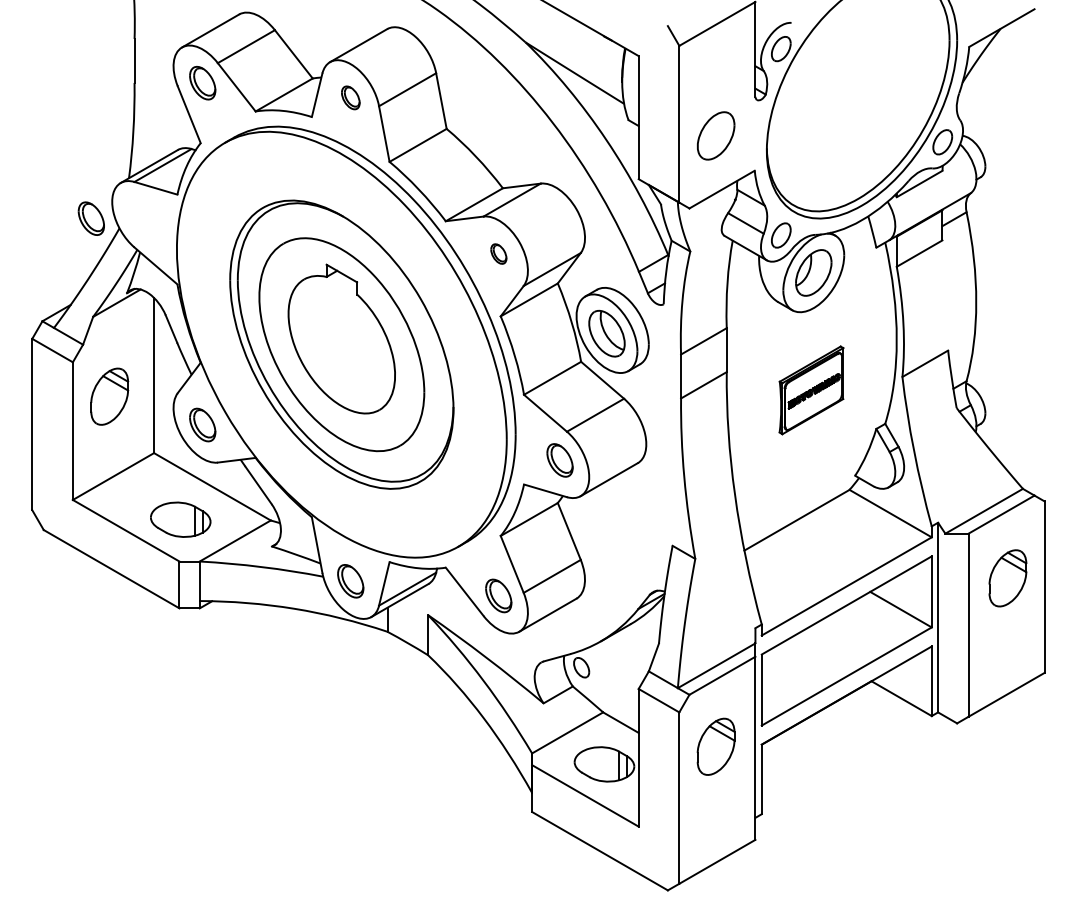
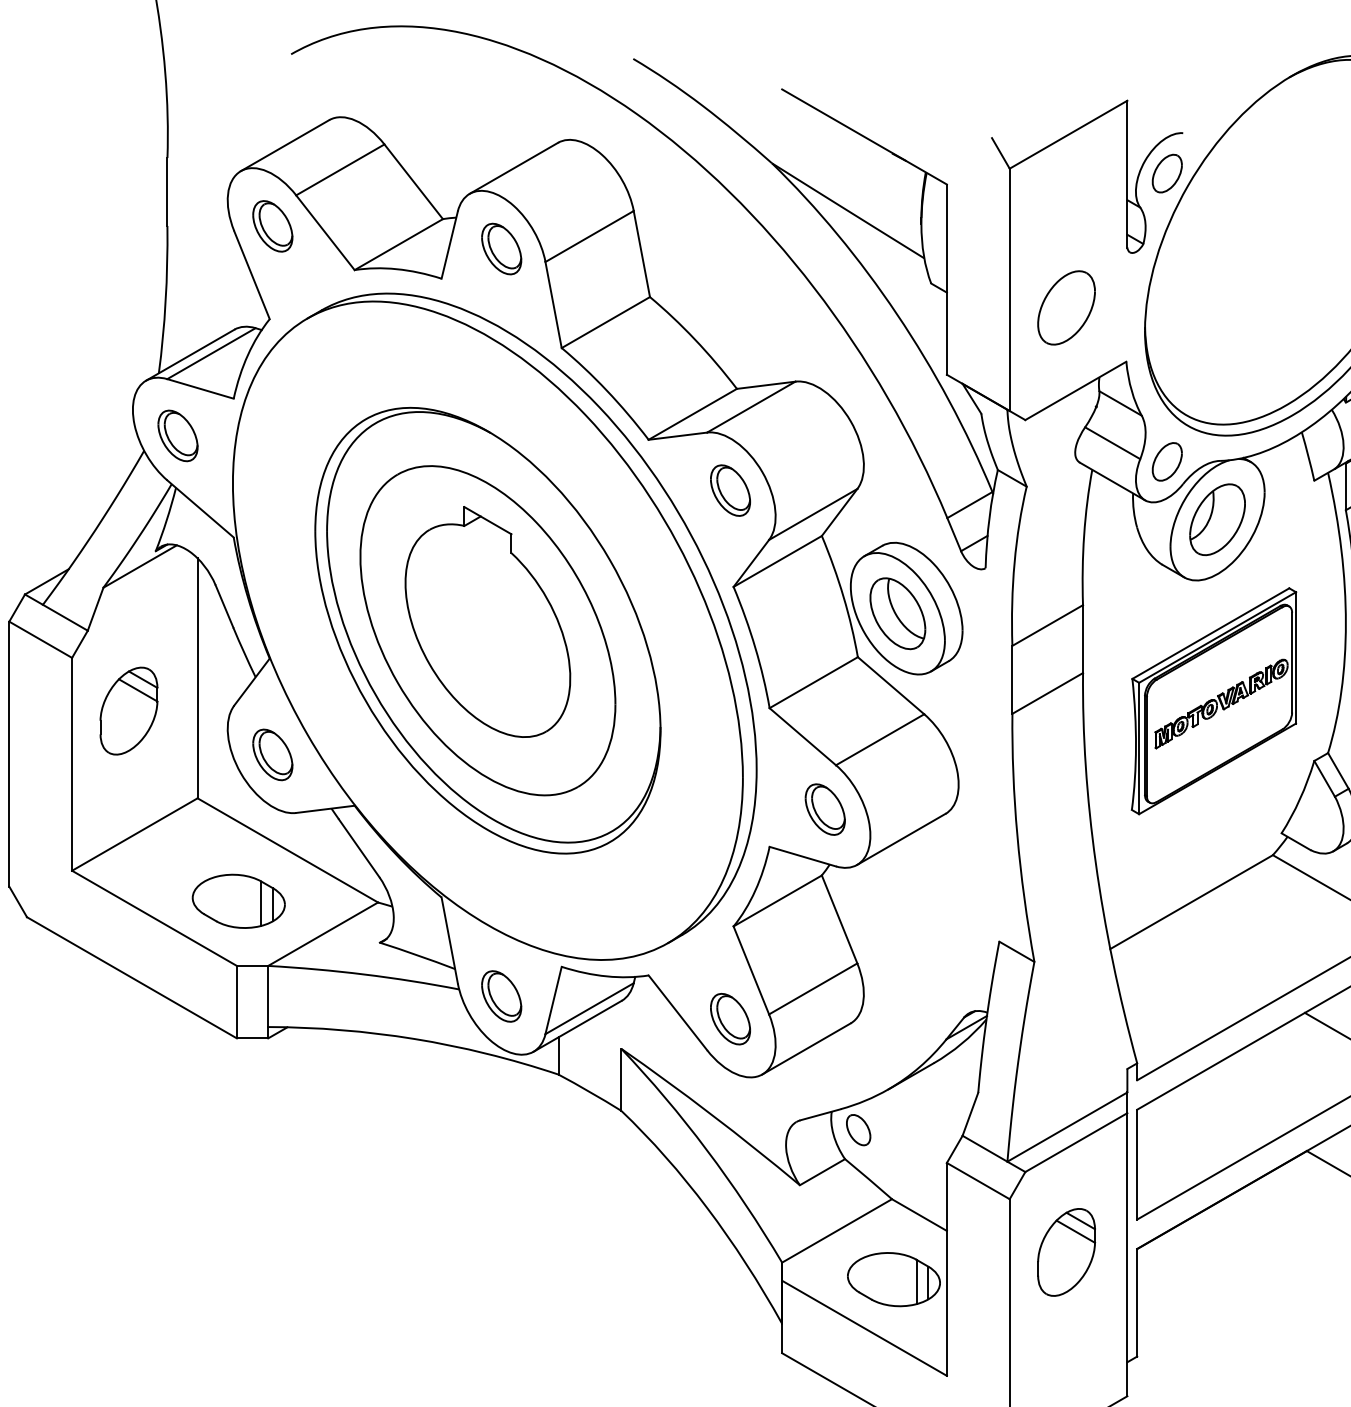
part: (350, 97) -> (501, 248), size x1.43
part: (90, 218) -> (176, 435), moved
part: (498, 253) -> (730, 489), size x1.67
part: (811, 390) -> (1214, 701), size x1.67

